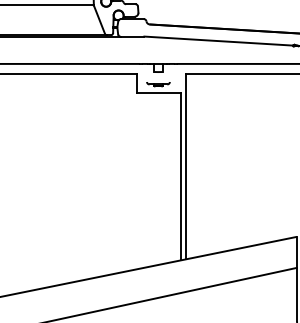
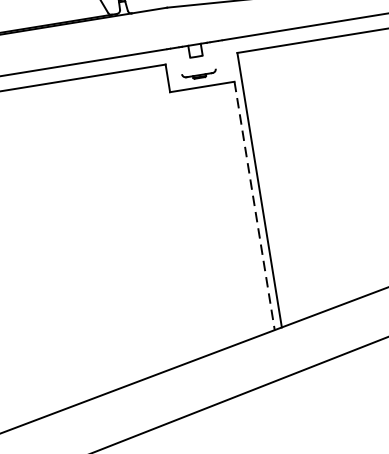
line: (180, 176) -> (254, 206), solid -> dashed

